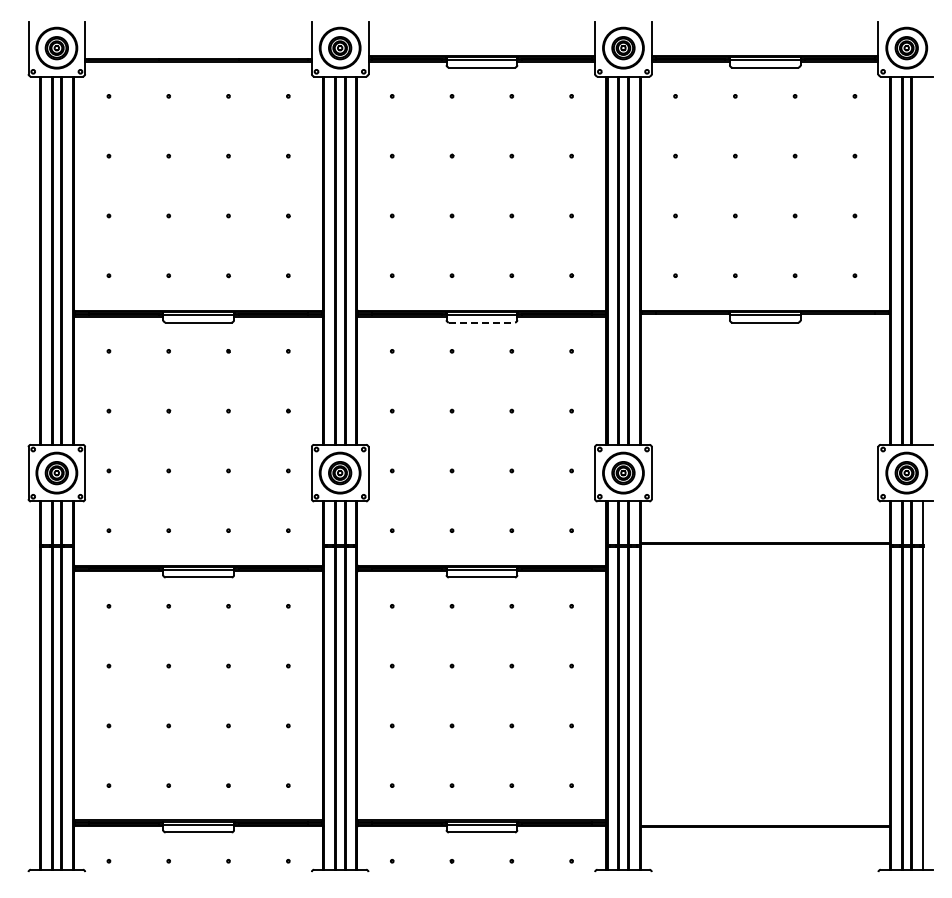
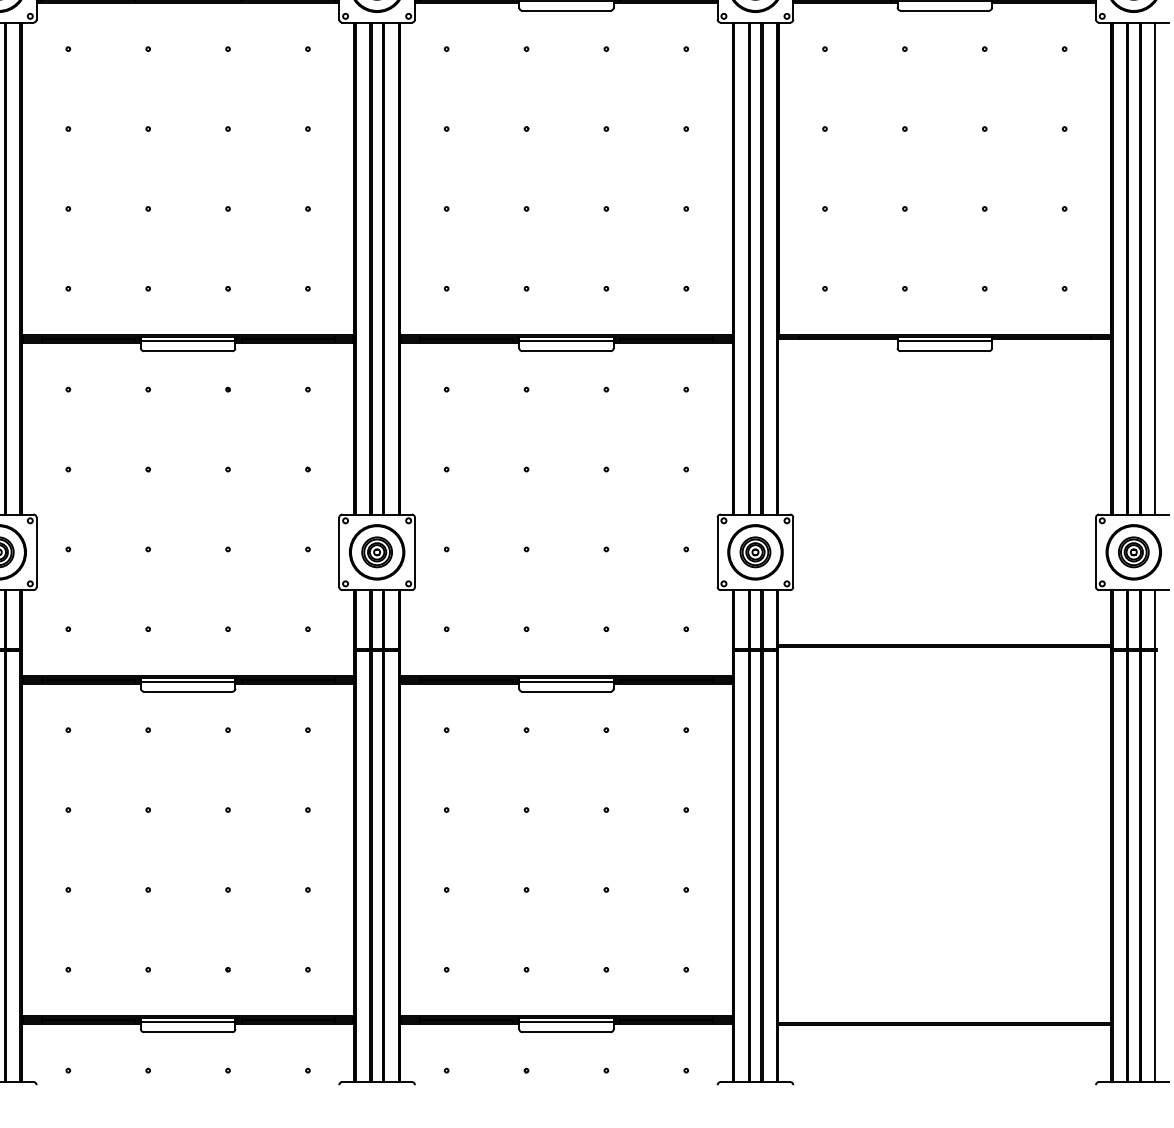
line: (922, 260) -> (1154, 268), added
line: (482, 322) -> (567, 351), dashed -> solid

